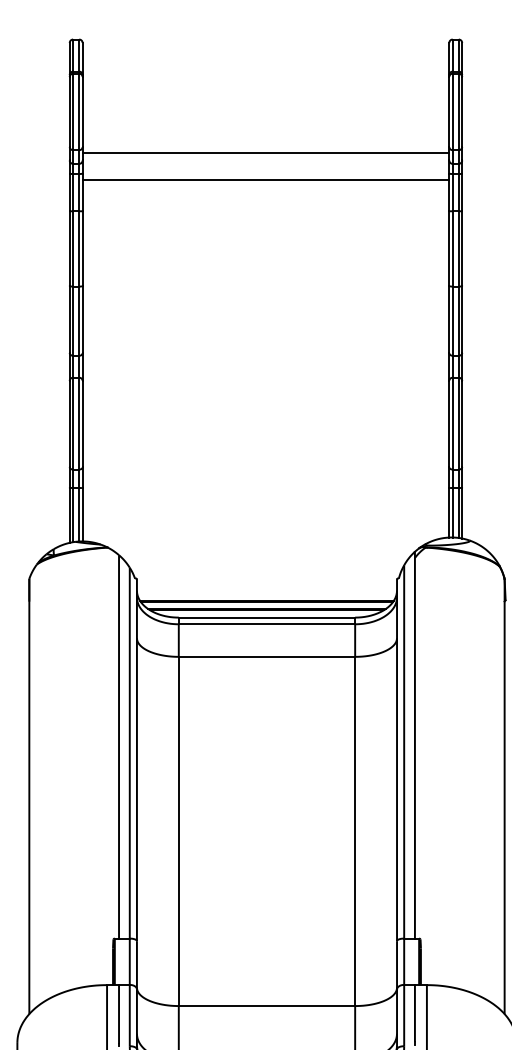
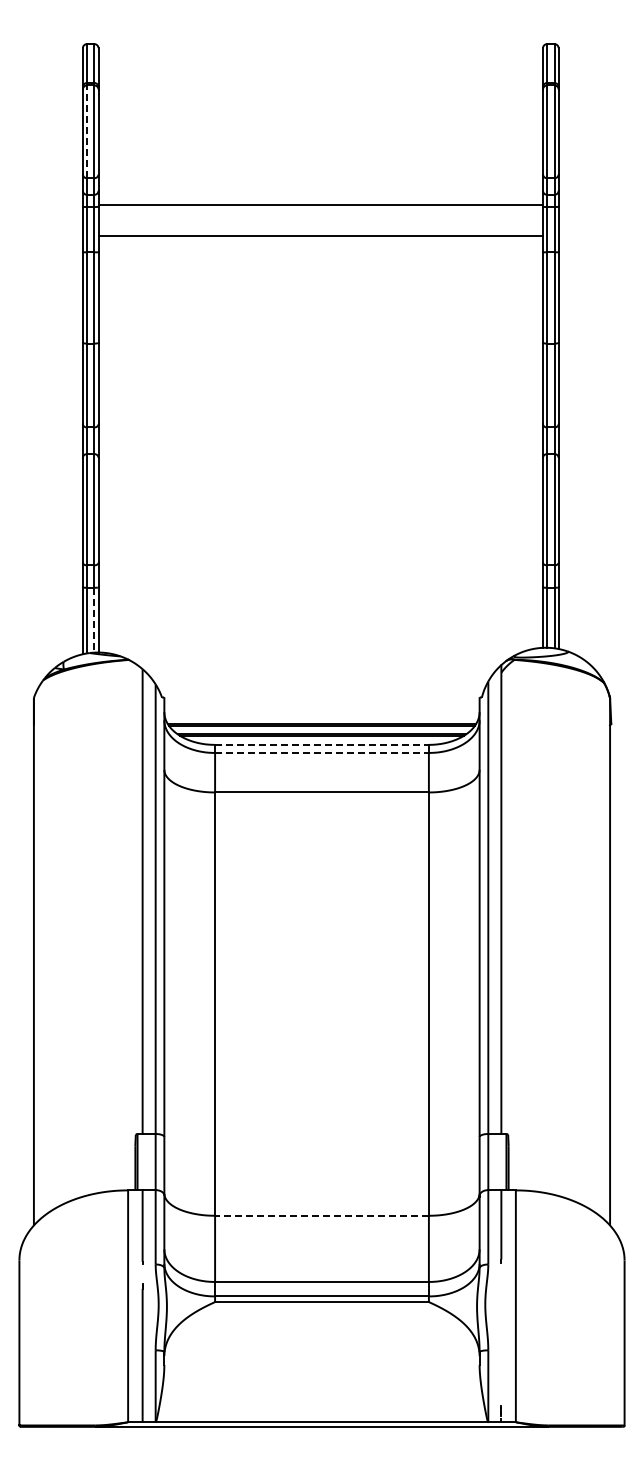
line: (73, 111) -> (87, 131), solid -> dashed
line: (265, 153) -> (320, 205), moved
line: (265, 180) -> (320, 235), moved
line: (79, 515) -> (94, 620), solid -> dashed
line: (266, 617) -> (321, 744), solid -> dashed
line: (266, 623) -> (321, 752), solid -> dashed
line: (266, 1005) -> (321, 1215), solid -> dashed

